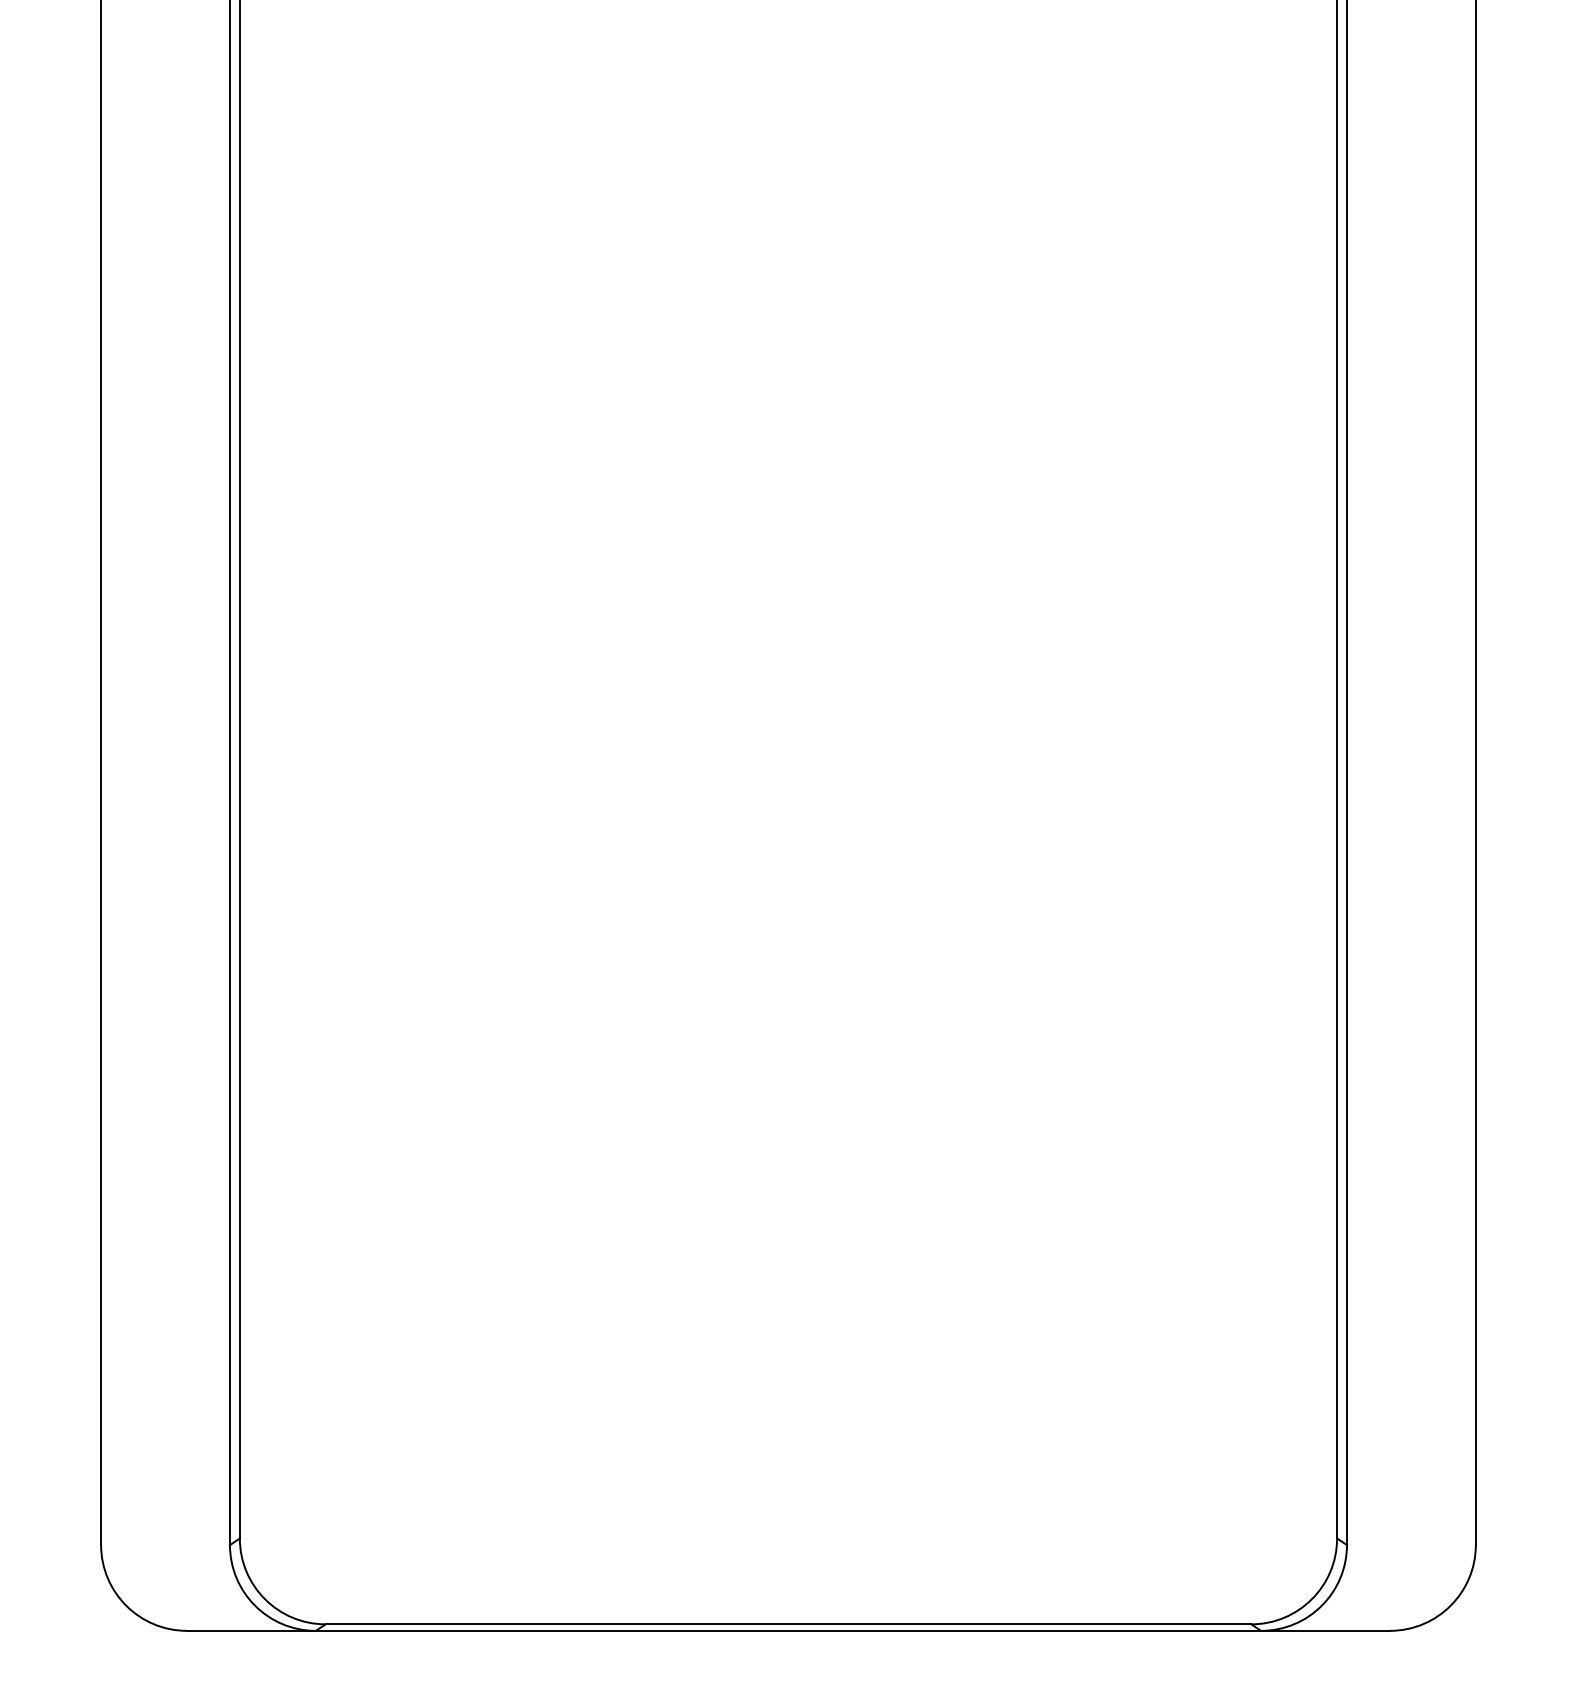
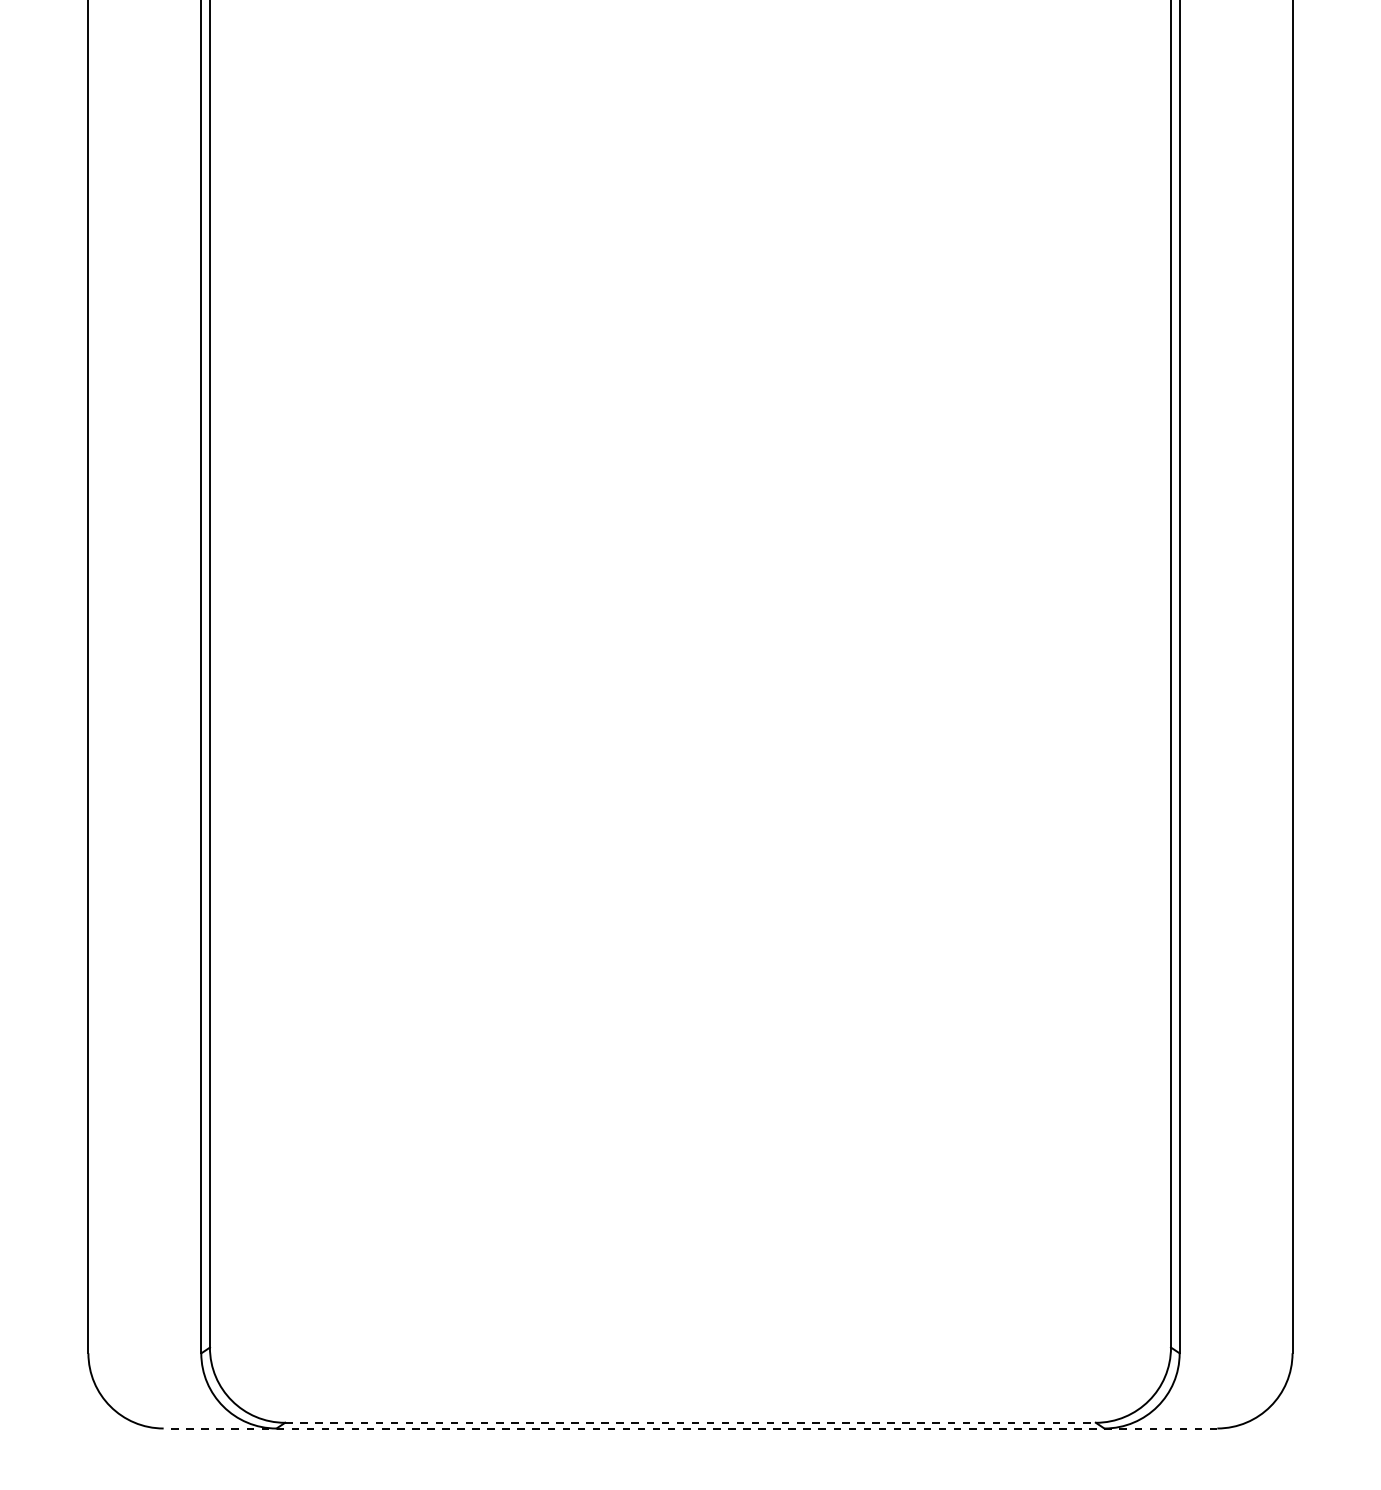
line: (789, 1624) -> (691, 1422), solid -> dashed
line: (788, 1630) -> (690, 1428), solid -> dashed

